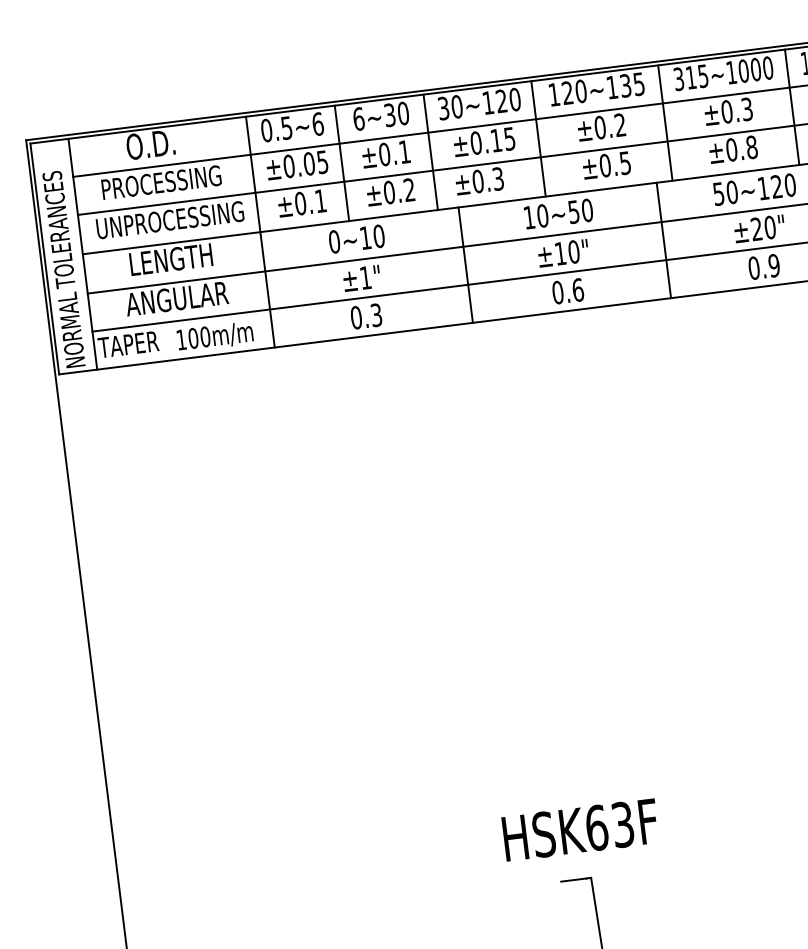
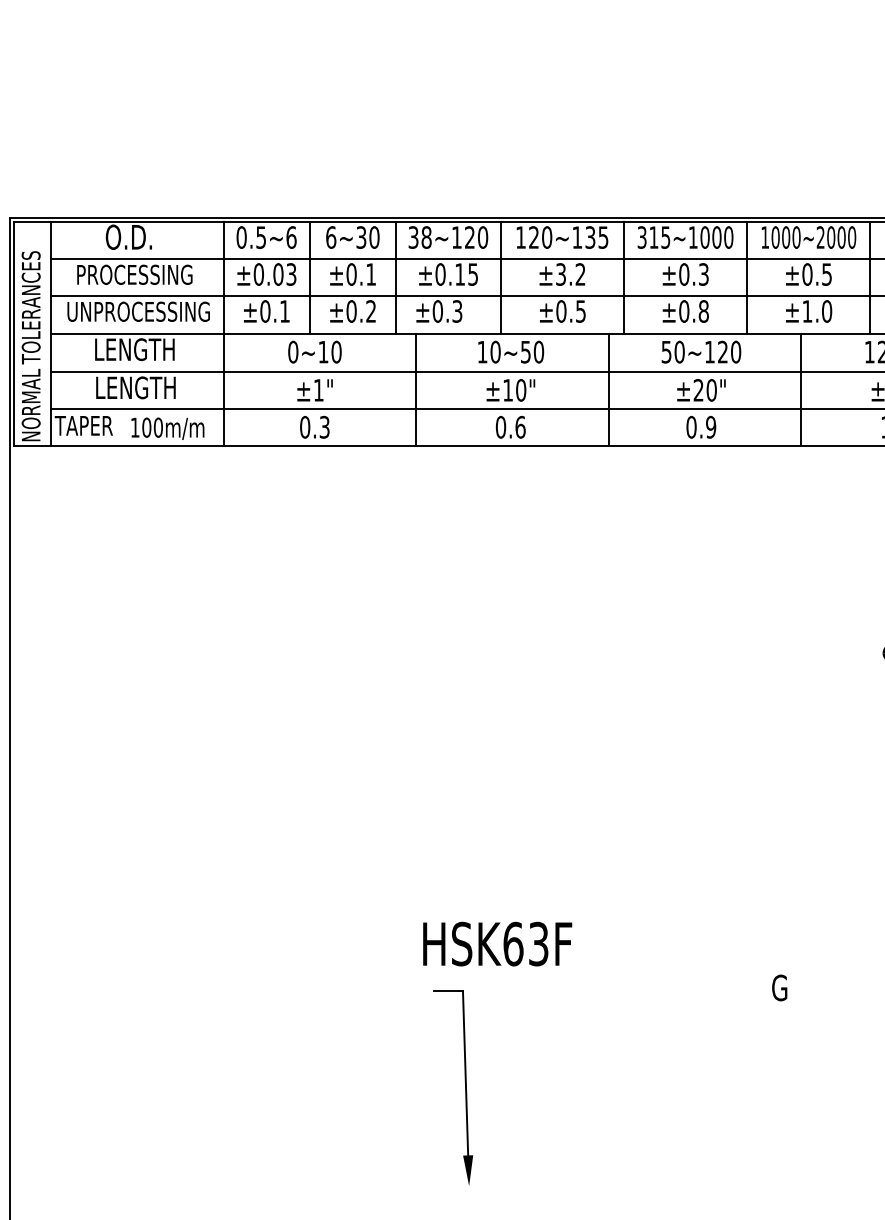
text: (456, 106) -> (426, 237), 30~120 -> 38~120
text: (600, 127) -> (561, 274), ±0.2 -> ±3.2
text: (322, 162) -> (291, 274), ±0.05 -> ±0.03
text: (176, 298) -> (135, 387), ANGULAR -> LENGTH
text: (580, 829) -> (497, 943), moved

